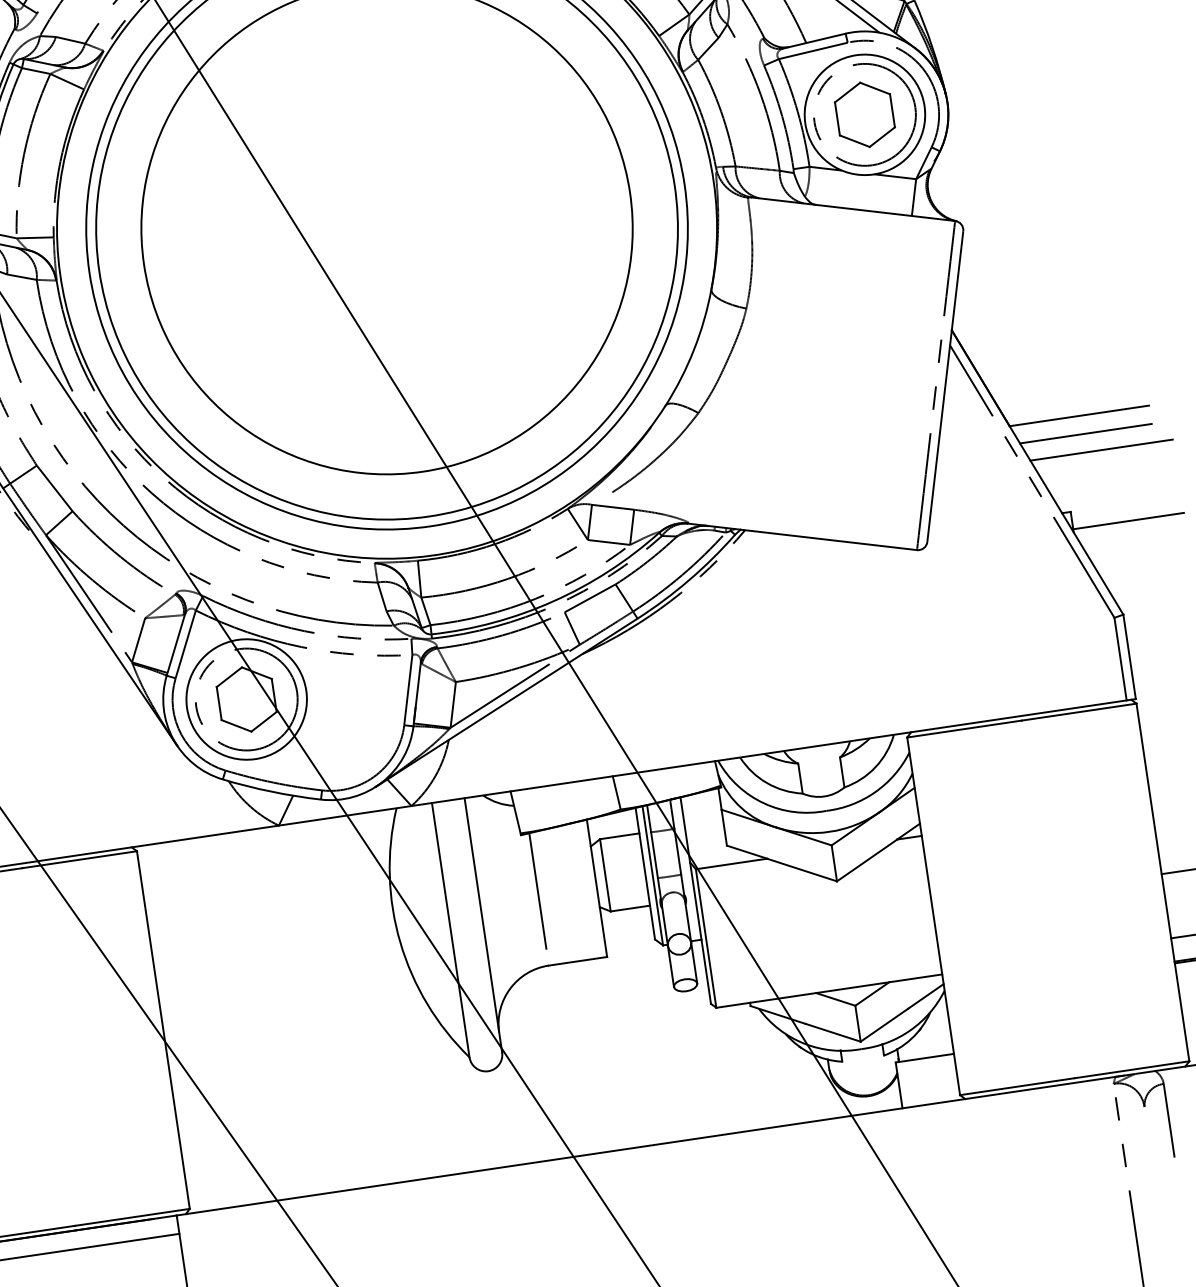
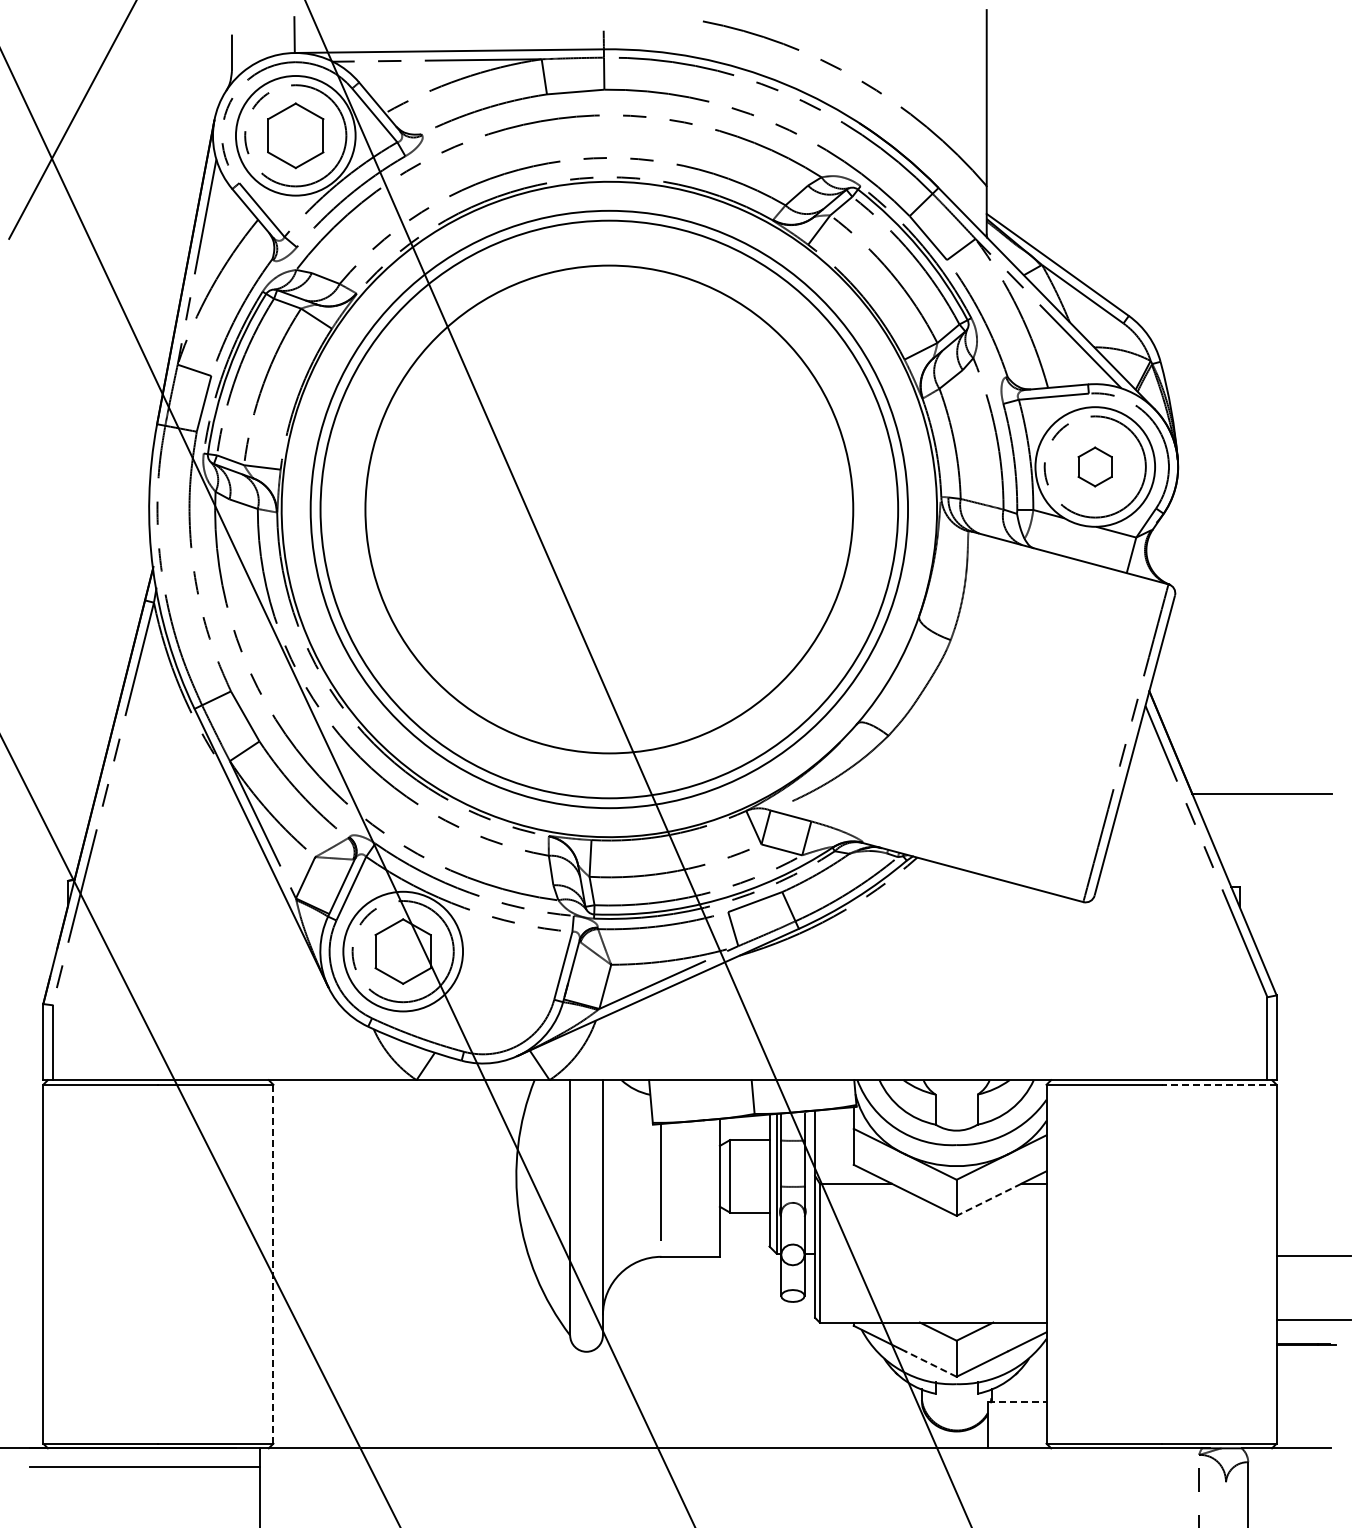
part: (864, 114) -> (1094, 466), size x0.6
line: (1085, 434) -> (1265, 812), removed
line: (1100, 450) -> (1278, 830), removed
line: (1127, 521) -> (1294, 904), removed
line: (1079, 711) -> (1219, 1084), solid -> dashed
line: (866, 861) -> (988, 1200), solid -> dashed
line: (163, 1029) -> (273, 1263), solid -> dashed
line: (832, 1033) -> (930, 1364), solid -> dashed
line: (925, 1058) -> (1017, 1402), solid -> dashed

